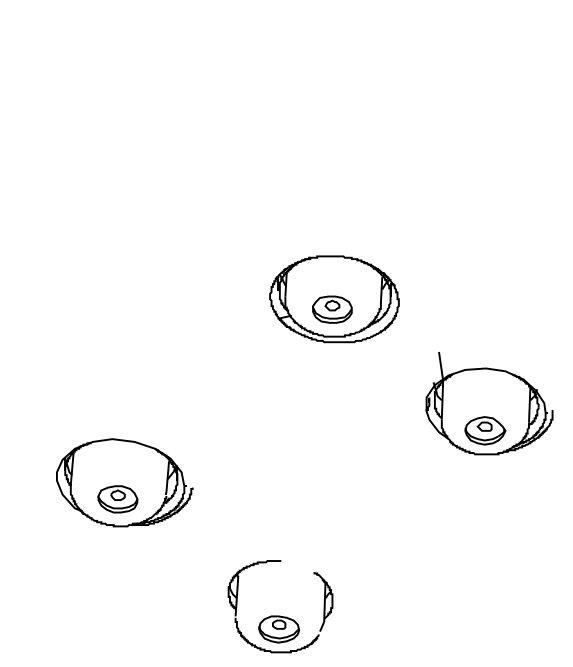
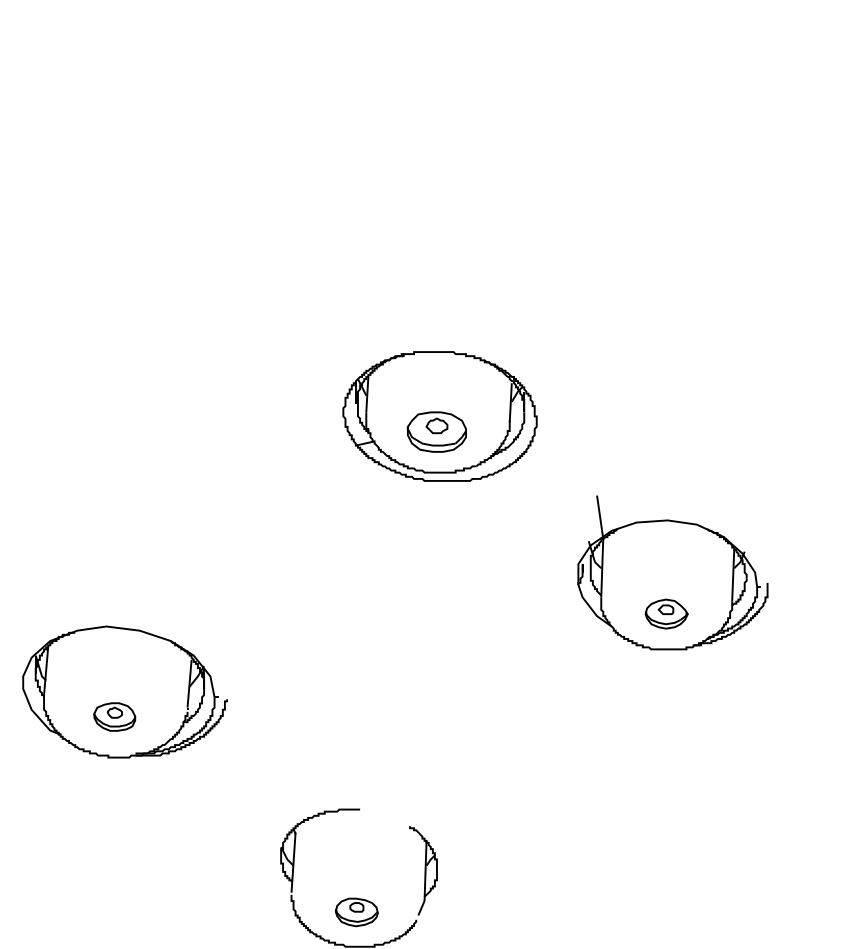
part: (485, 430) -> (666, 613), size x0.7
part: (117, 499) -> (114, 717), size x0.7
part: (278, 629) -> (355, 912), size x0.7

